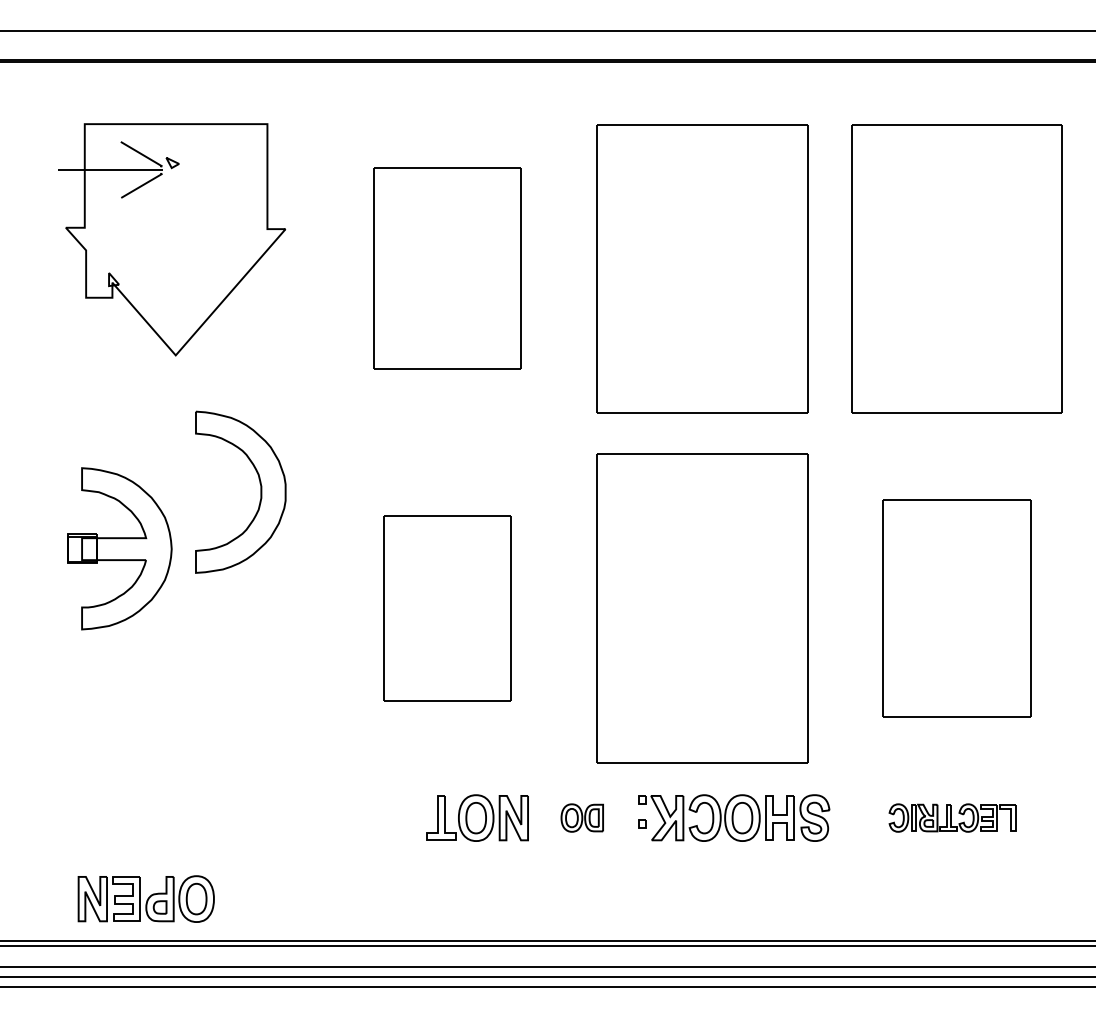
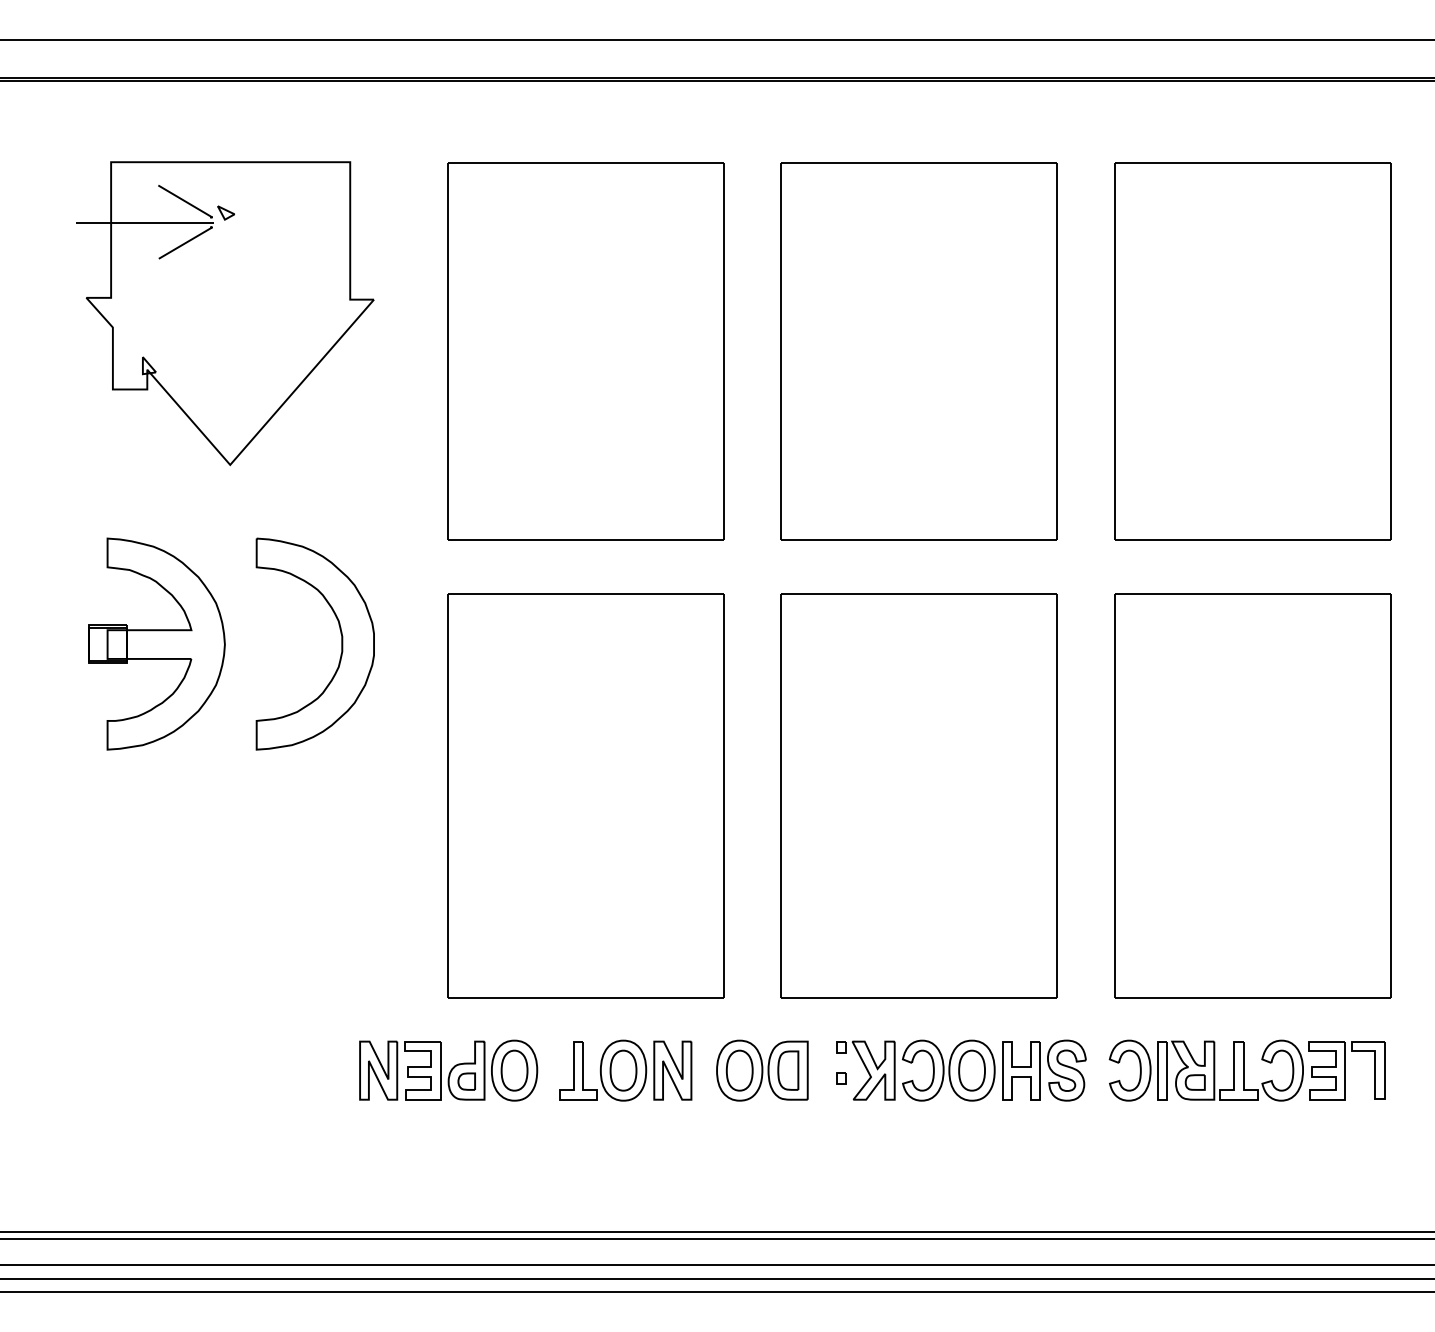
part: (447, 268) -> (585, 351), size x1.43
part: (119, 548) -> (156, 643), moved
part: (447, 607) -> (585, 795), size x1.67
part: (956, 607) -> (1252, 795), size x1.43
part: (582, 817) -> (762, 1070), size x1.67
part: (952, 817) -> (1246, 1070), size x1.67
part: (146, 898) -> (448, 1070), moved

